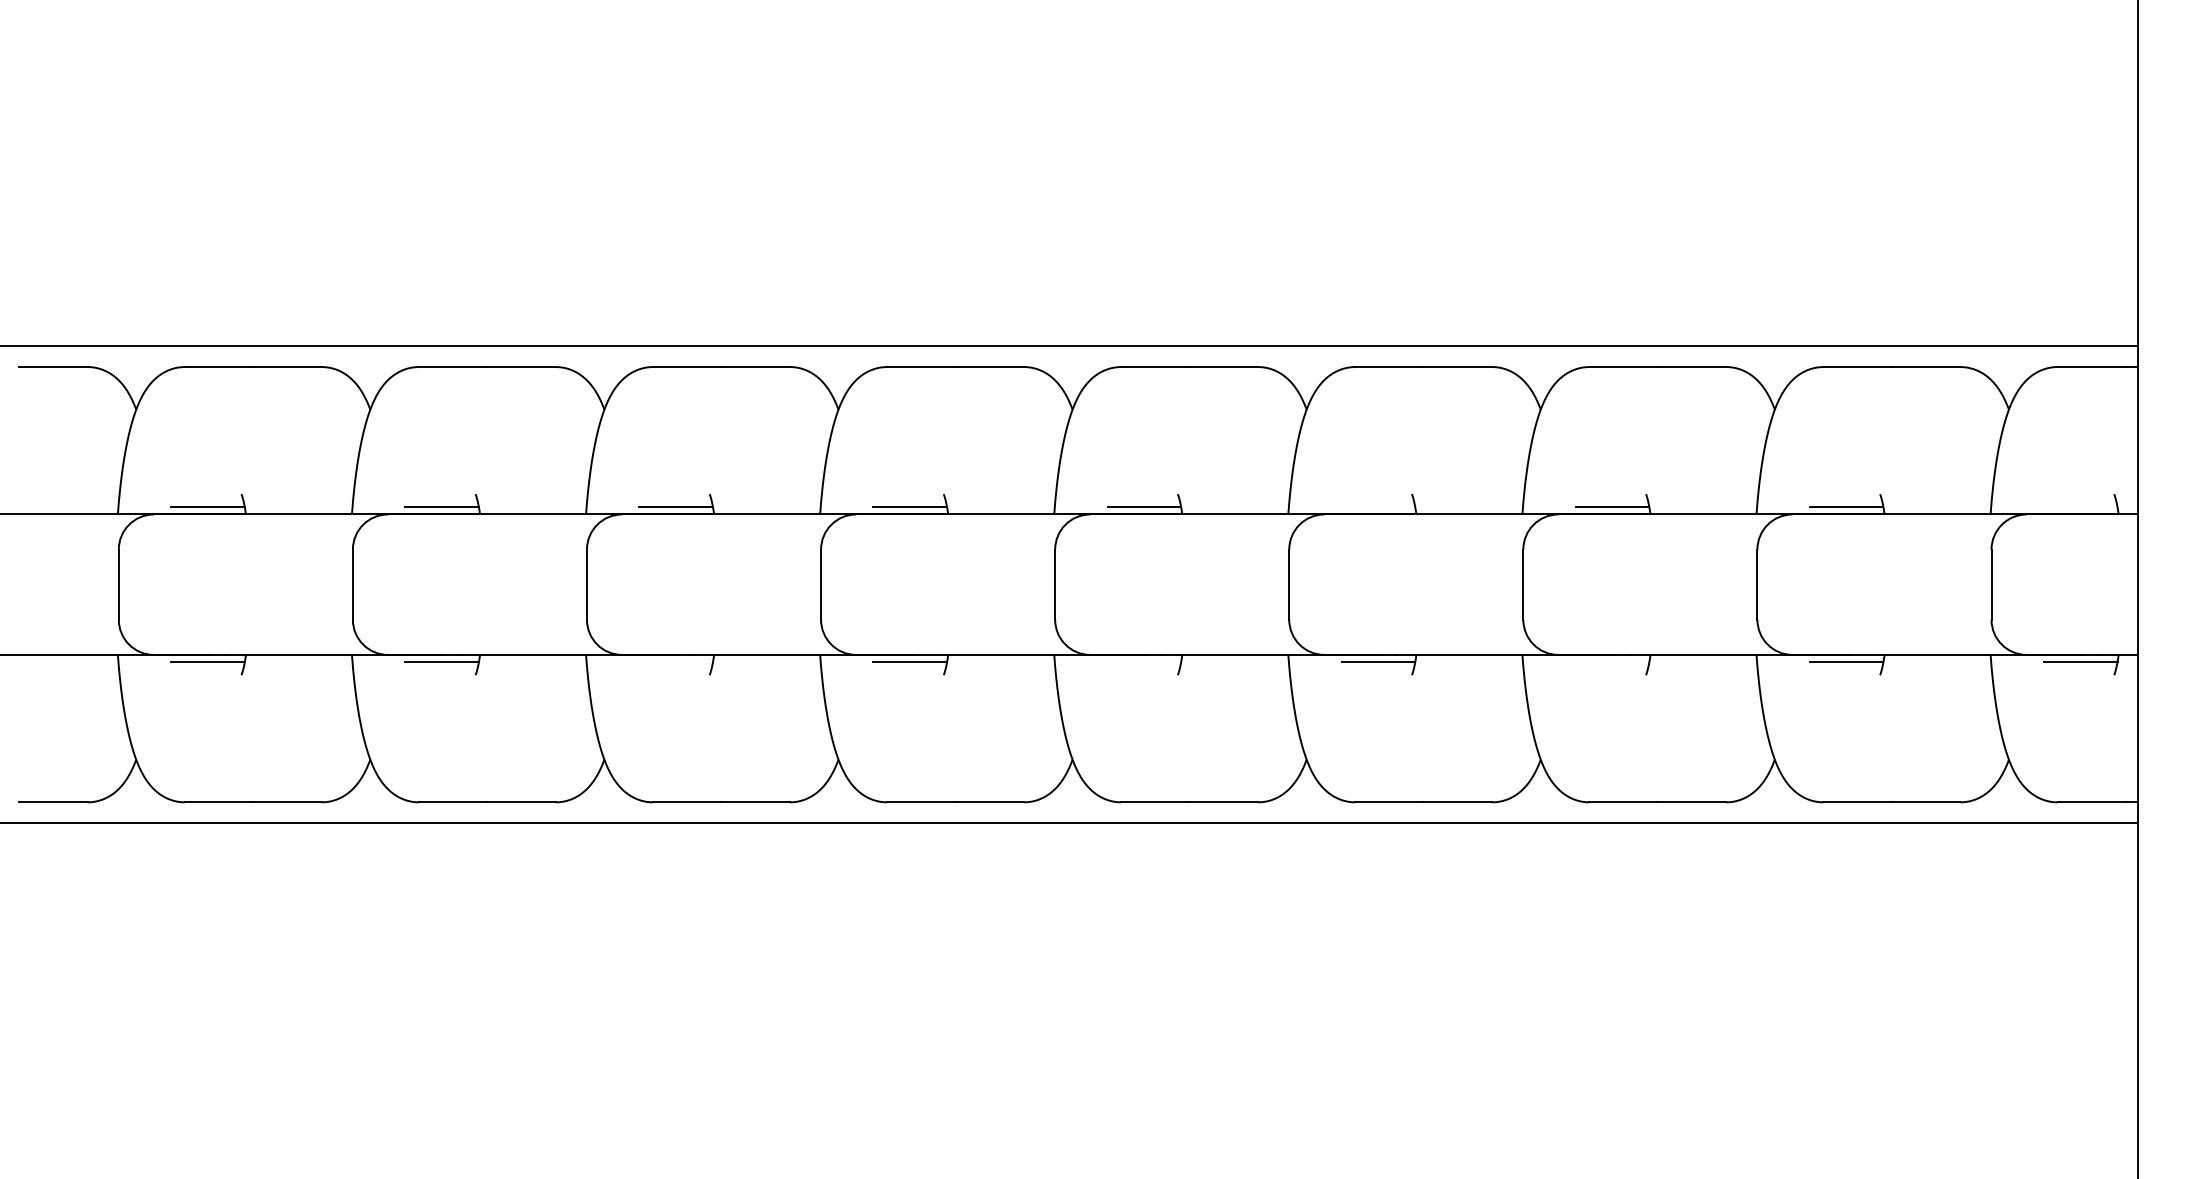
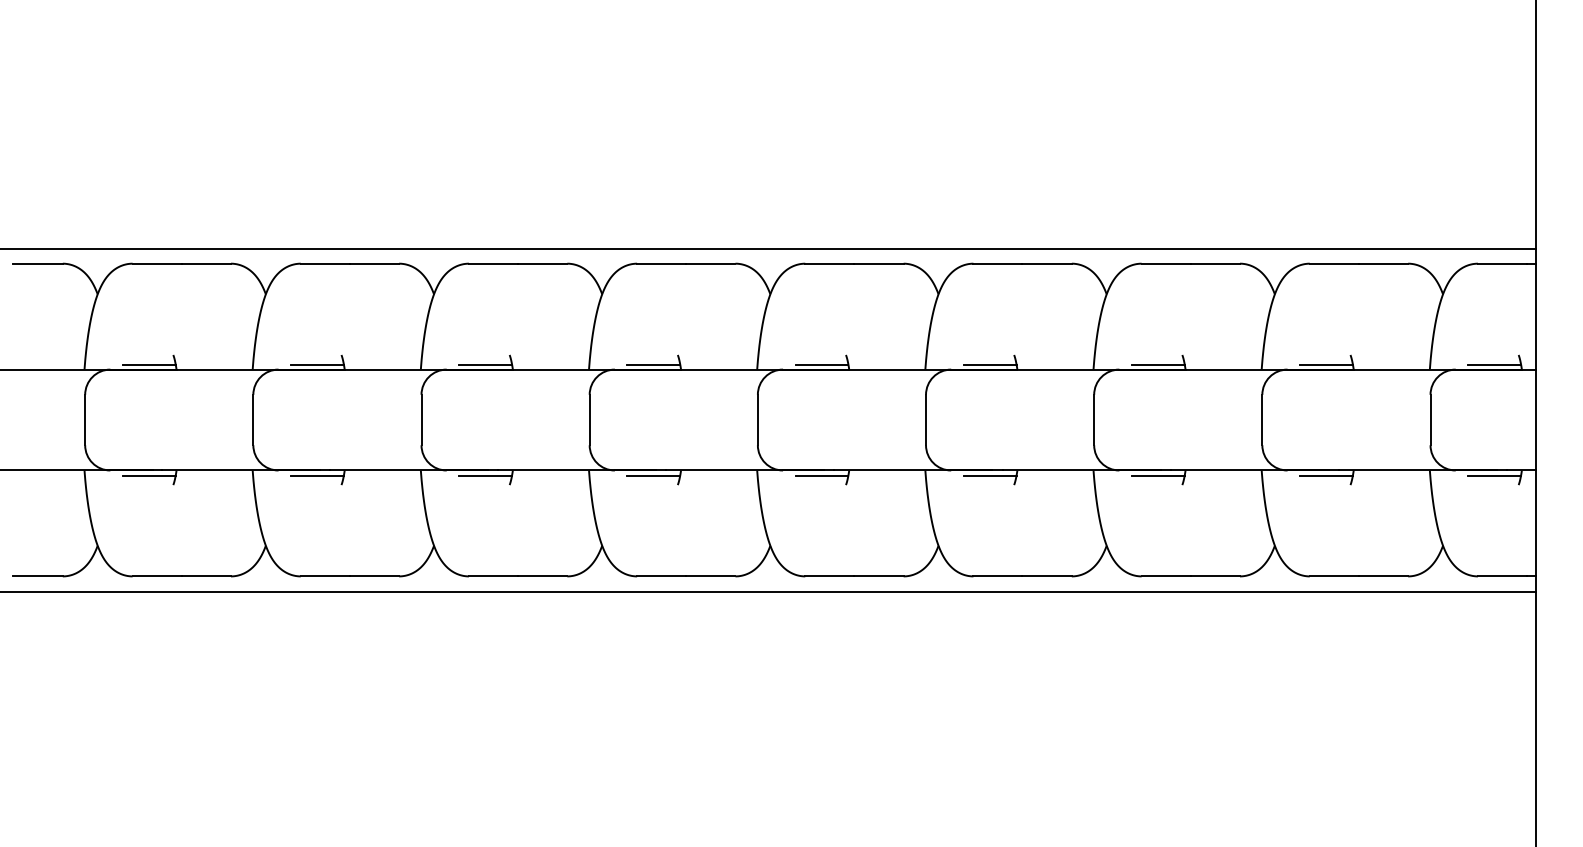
line: (1377, 507) -> (989, 364), added
line: (2080, 507) -> (1494, 364), added
line: (676, 661) -> (485, 475), added
line: (1143, 661) -> (821, 475), added
line: (1611, 661) -> (1157, 475), added

